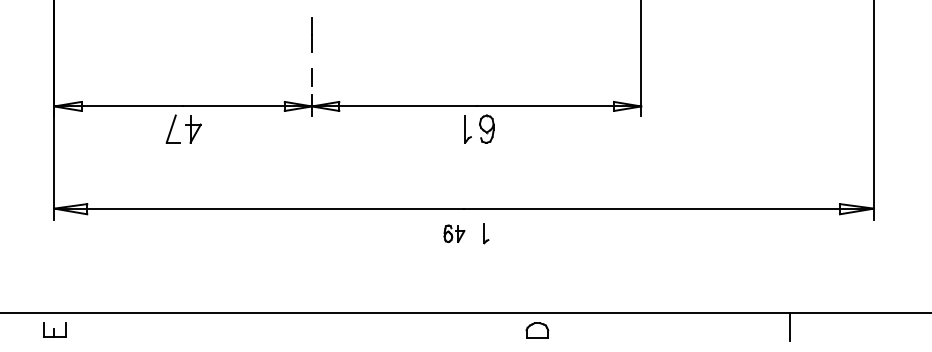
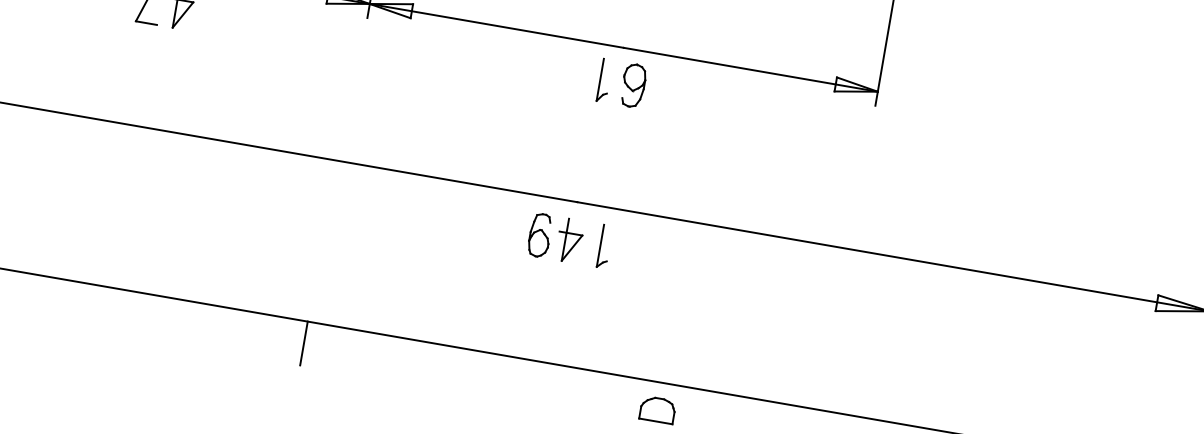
part: (454, 233) -> (555, 237), size x1.67
part: (486, 233) -> (605, 246), size x1.43
line: (307, 327) -> (303, 343), added

